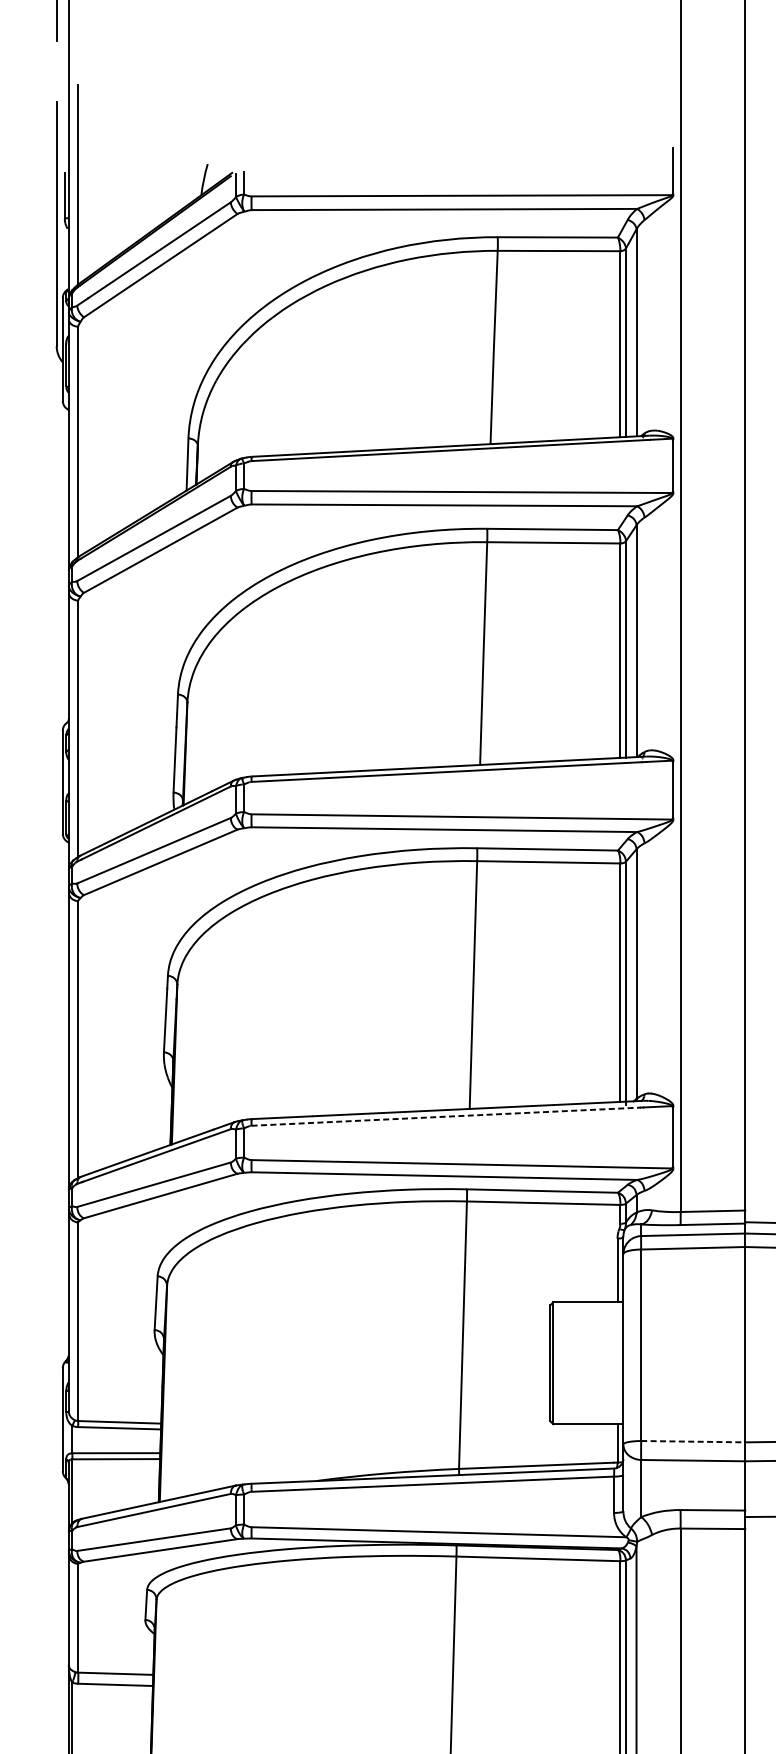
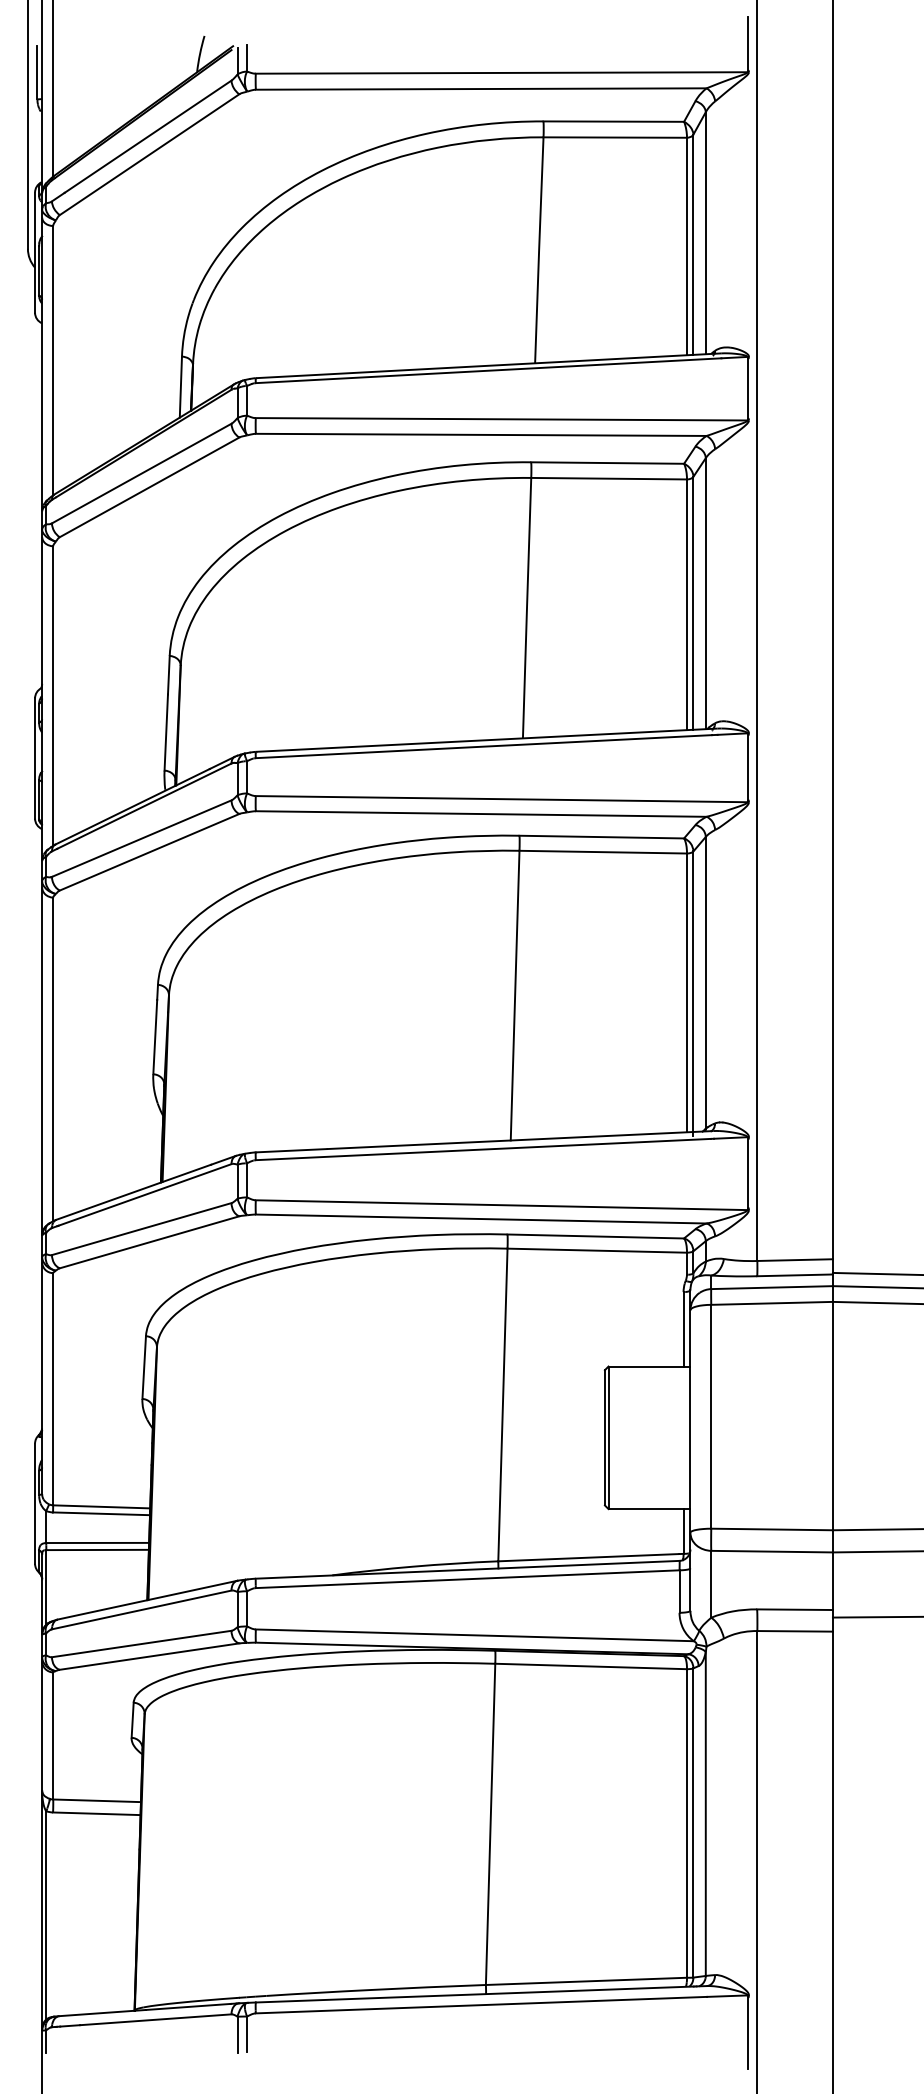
line: (446, 1116) -> (483, 1149), dashed -> solid
line: (693, 1441) -> (772, 1529), dashed -> solid

